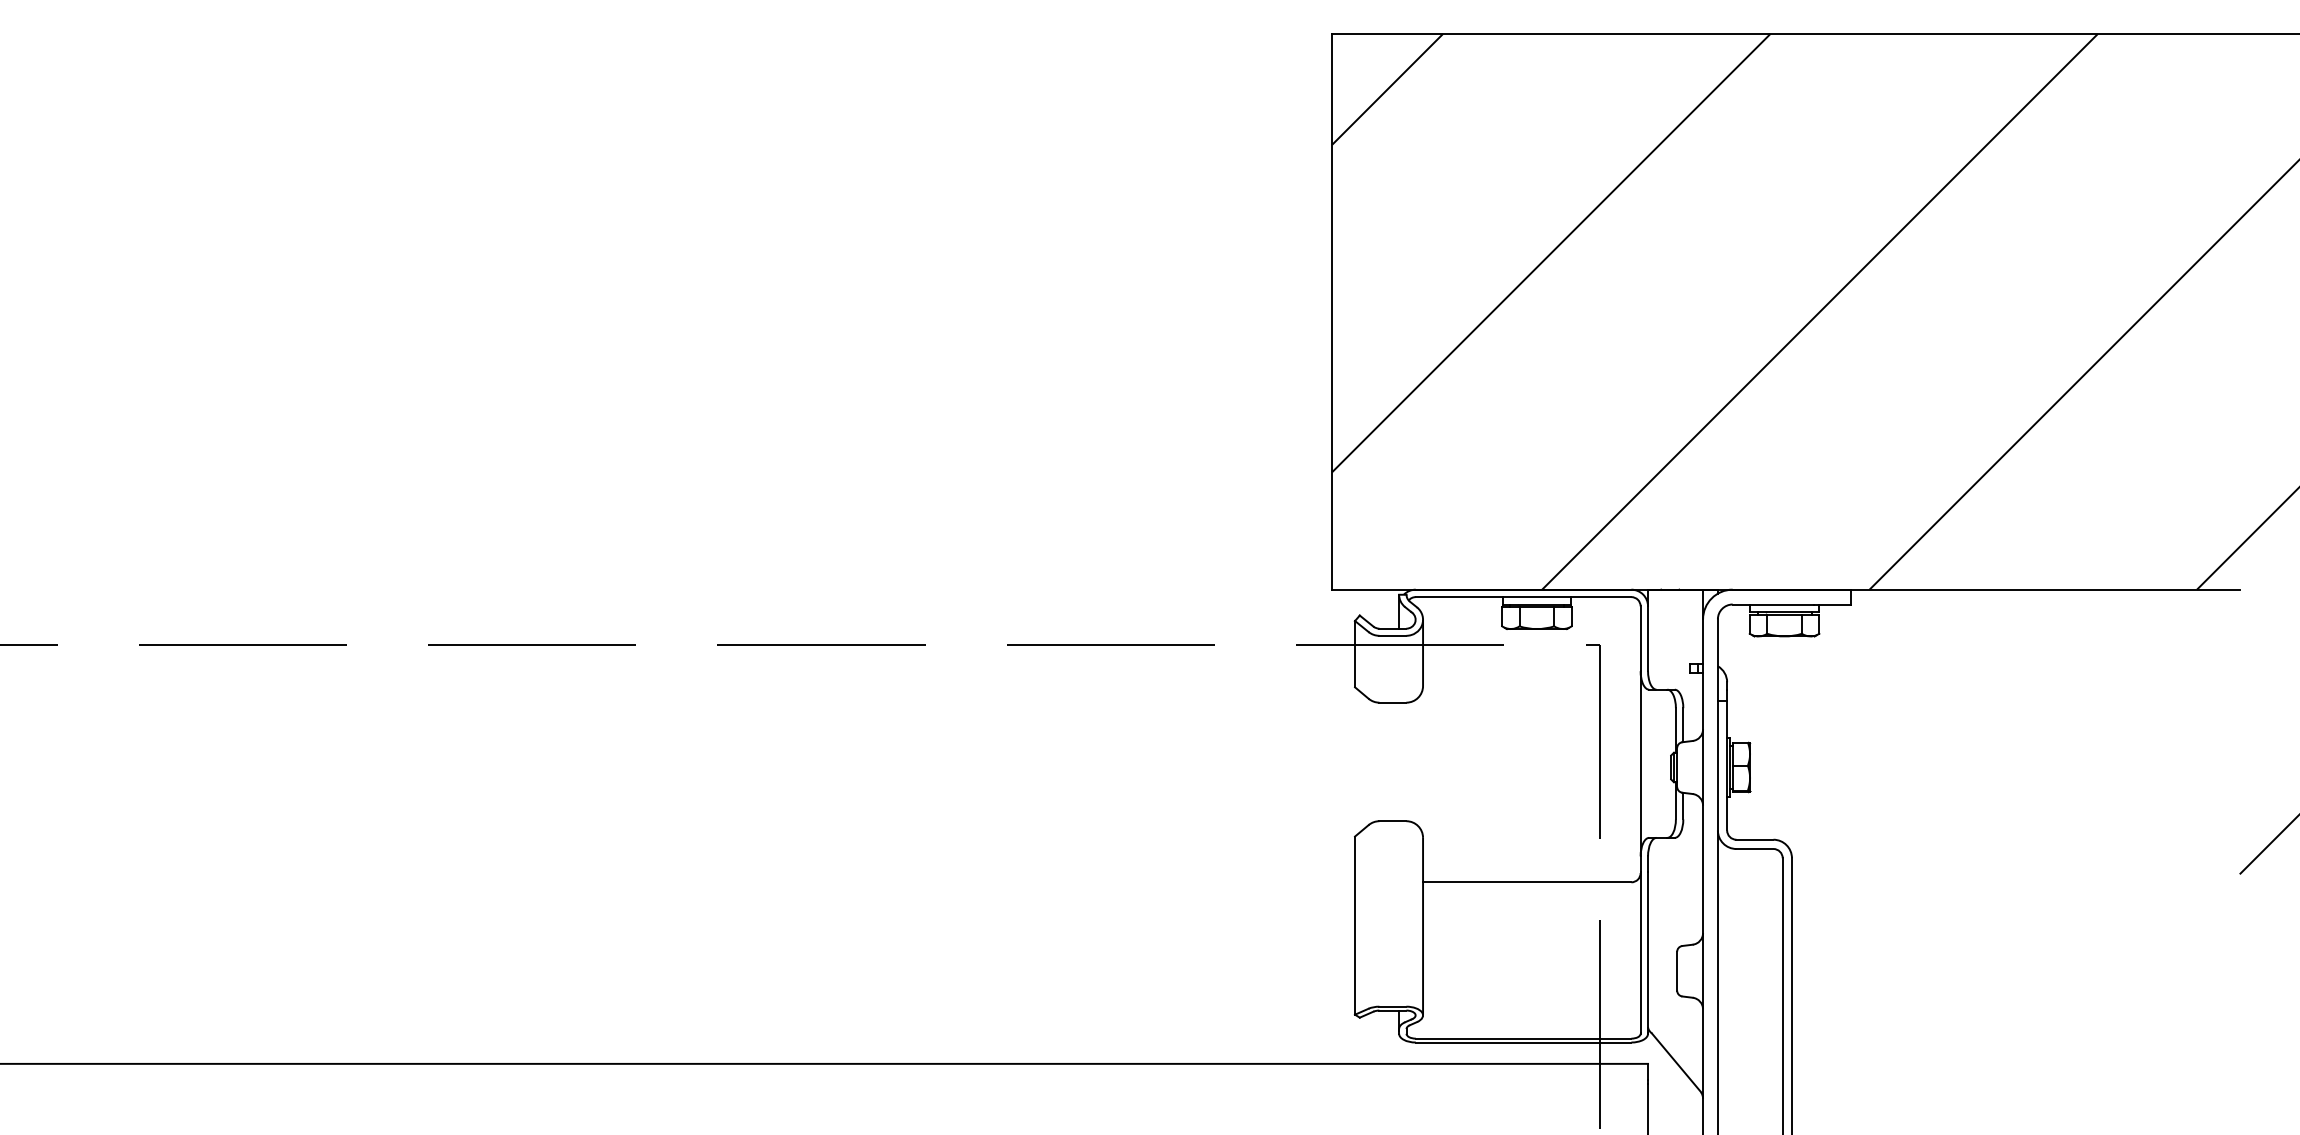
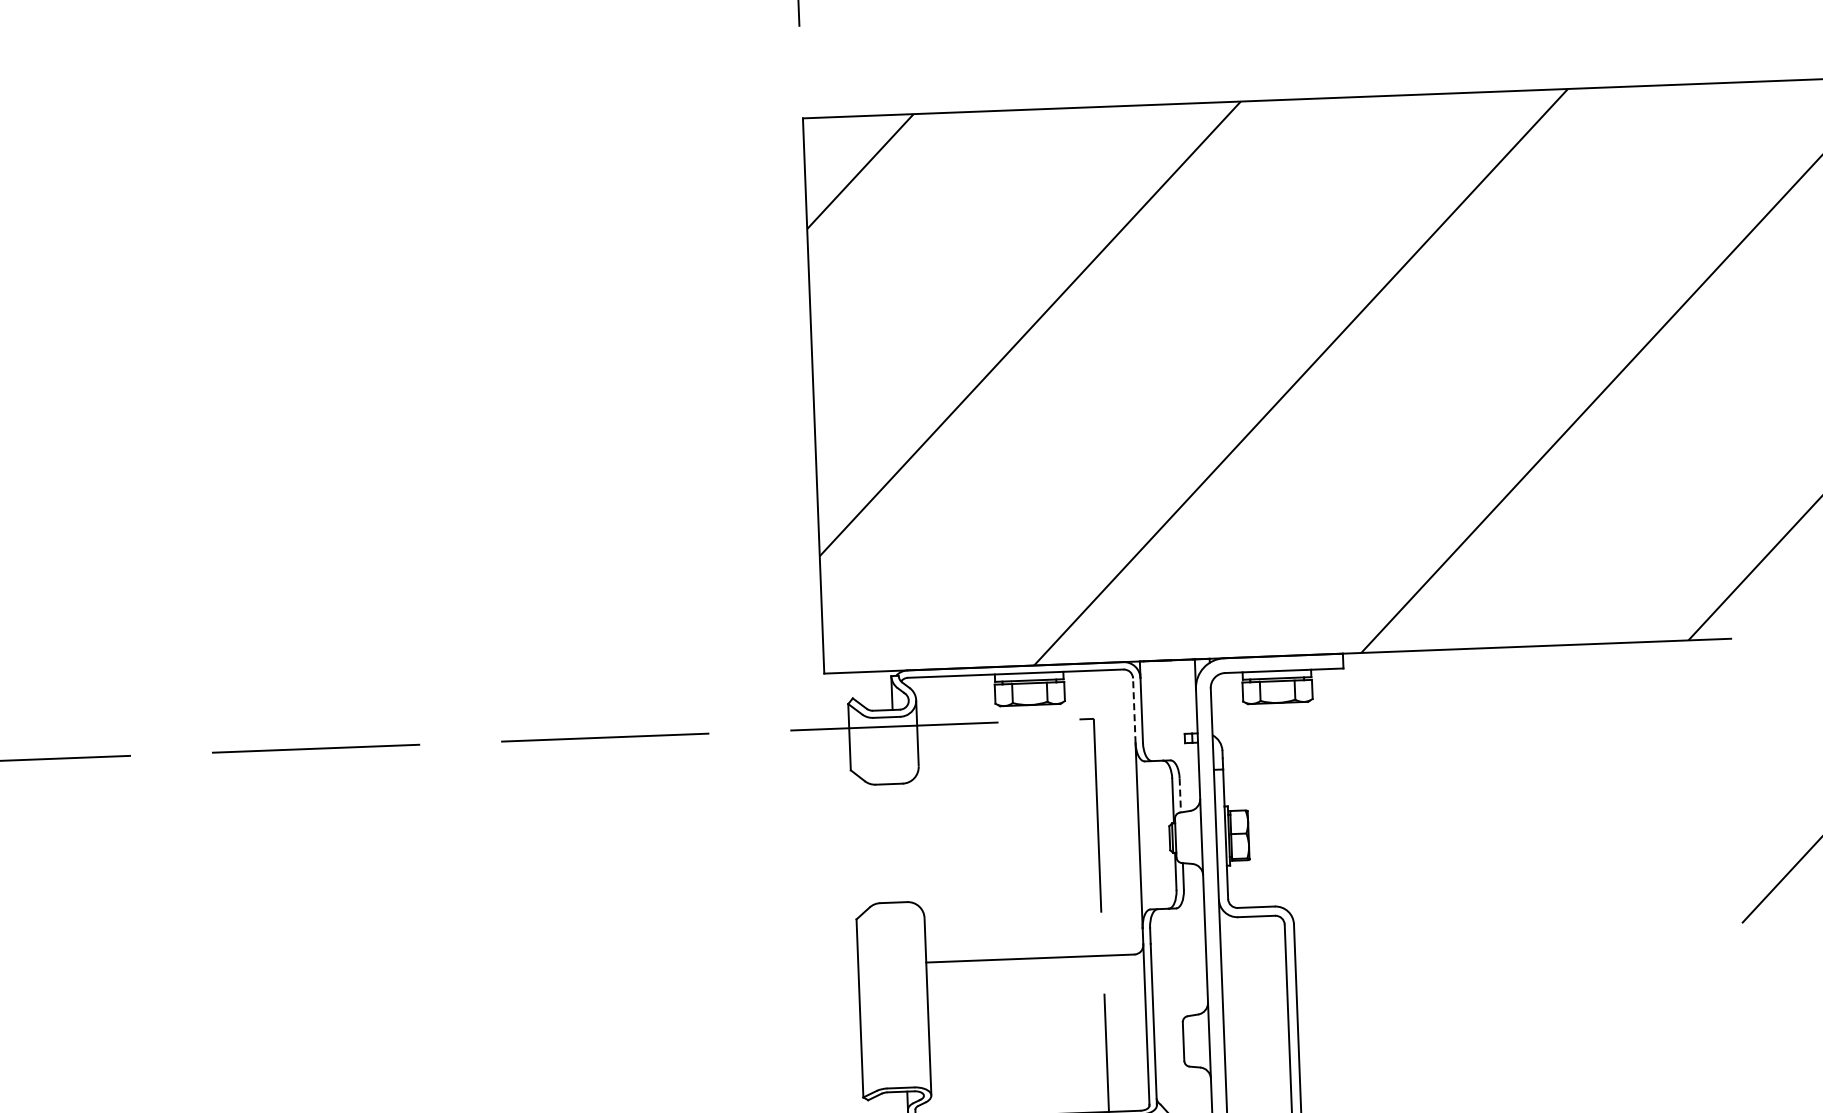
line: (1640, 638) -> (1134, 710), solid -> dashed
line: (1683, 725) -> (1180, 795), solid -> dashed

